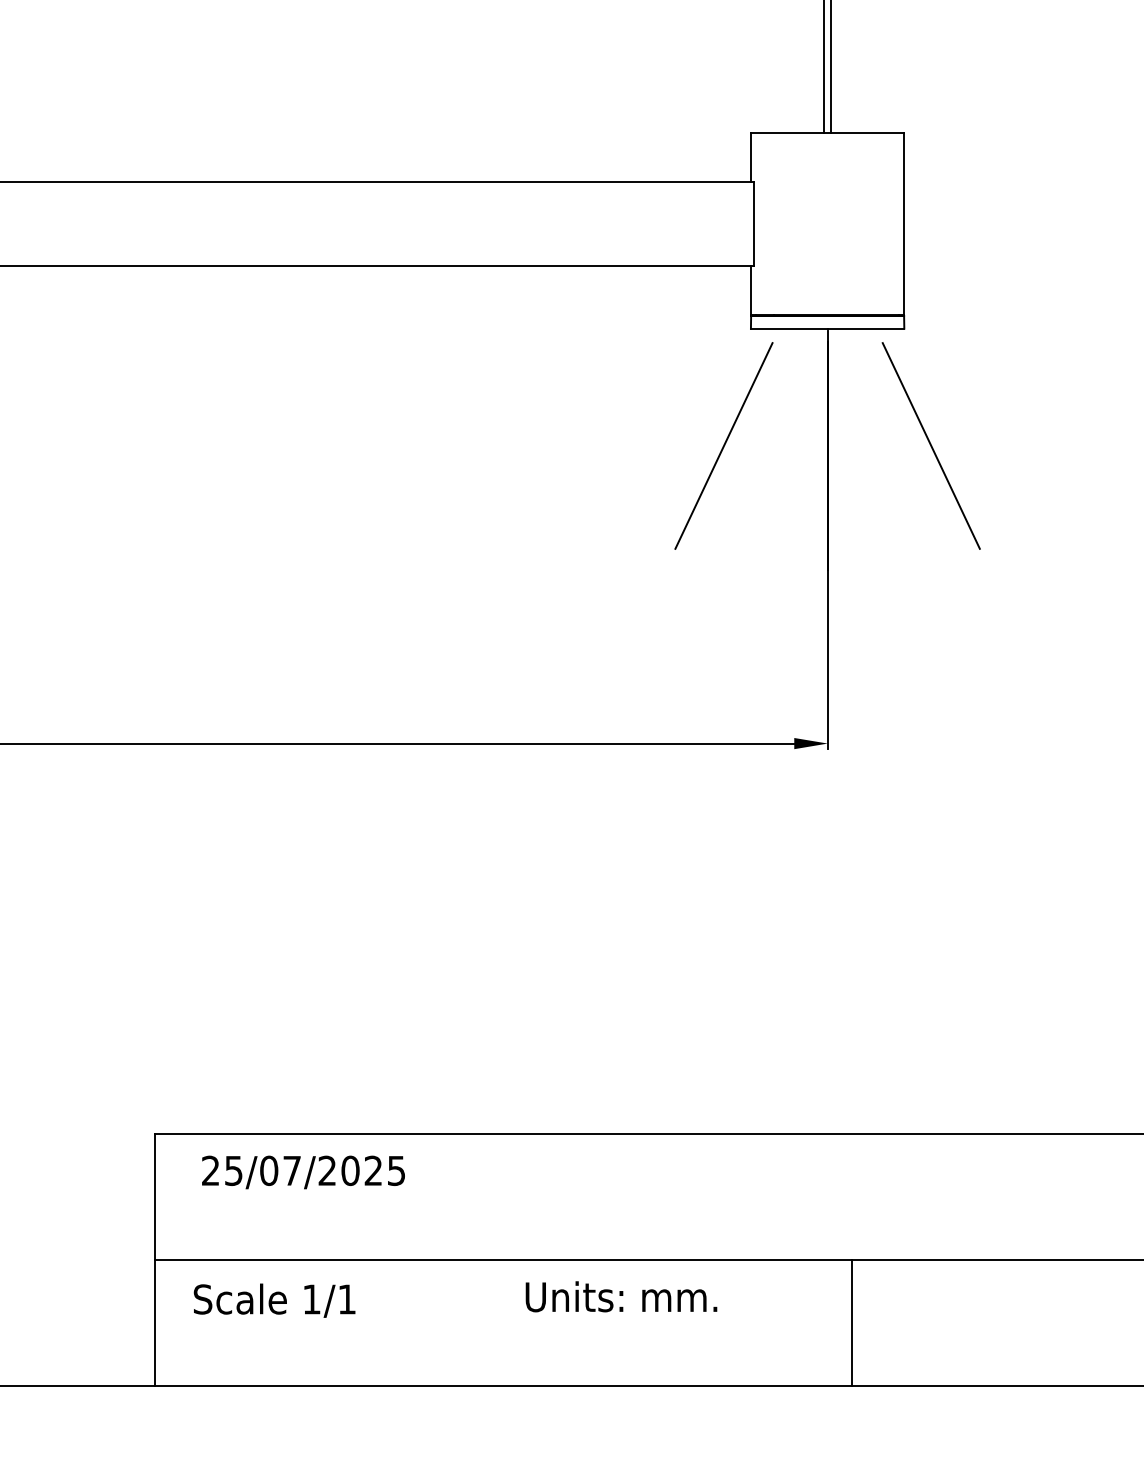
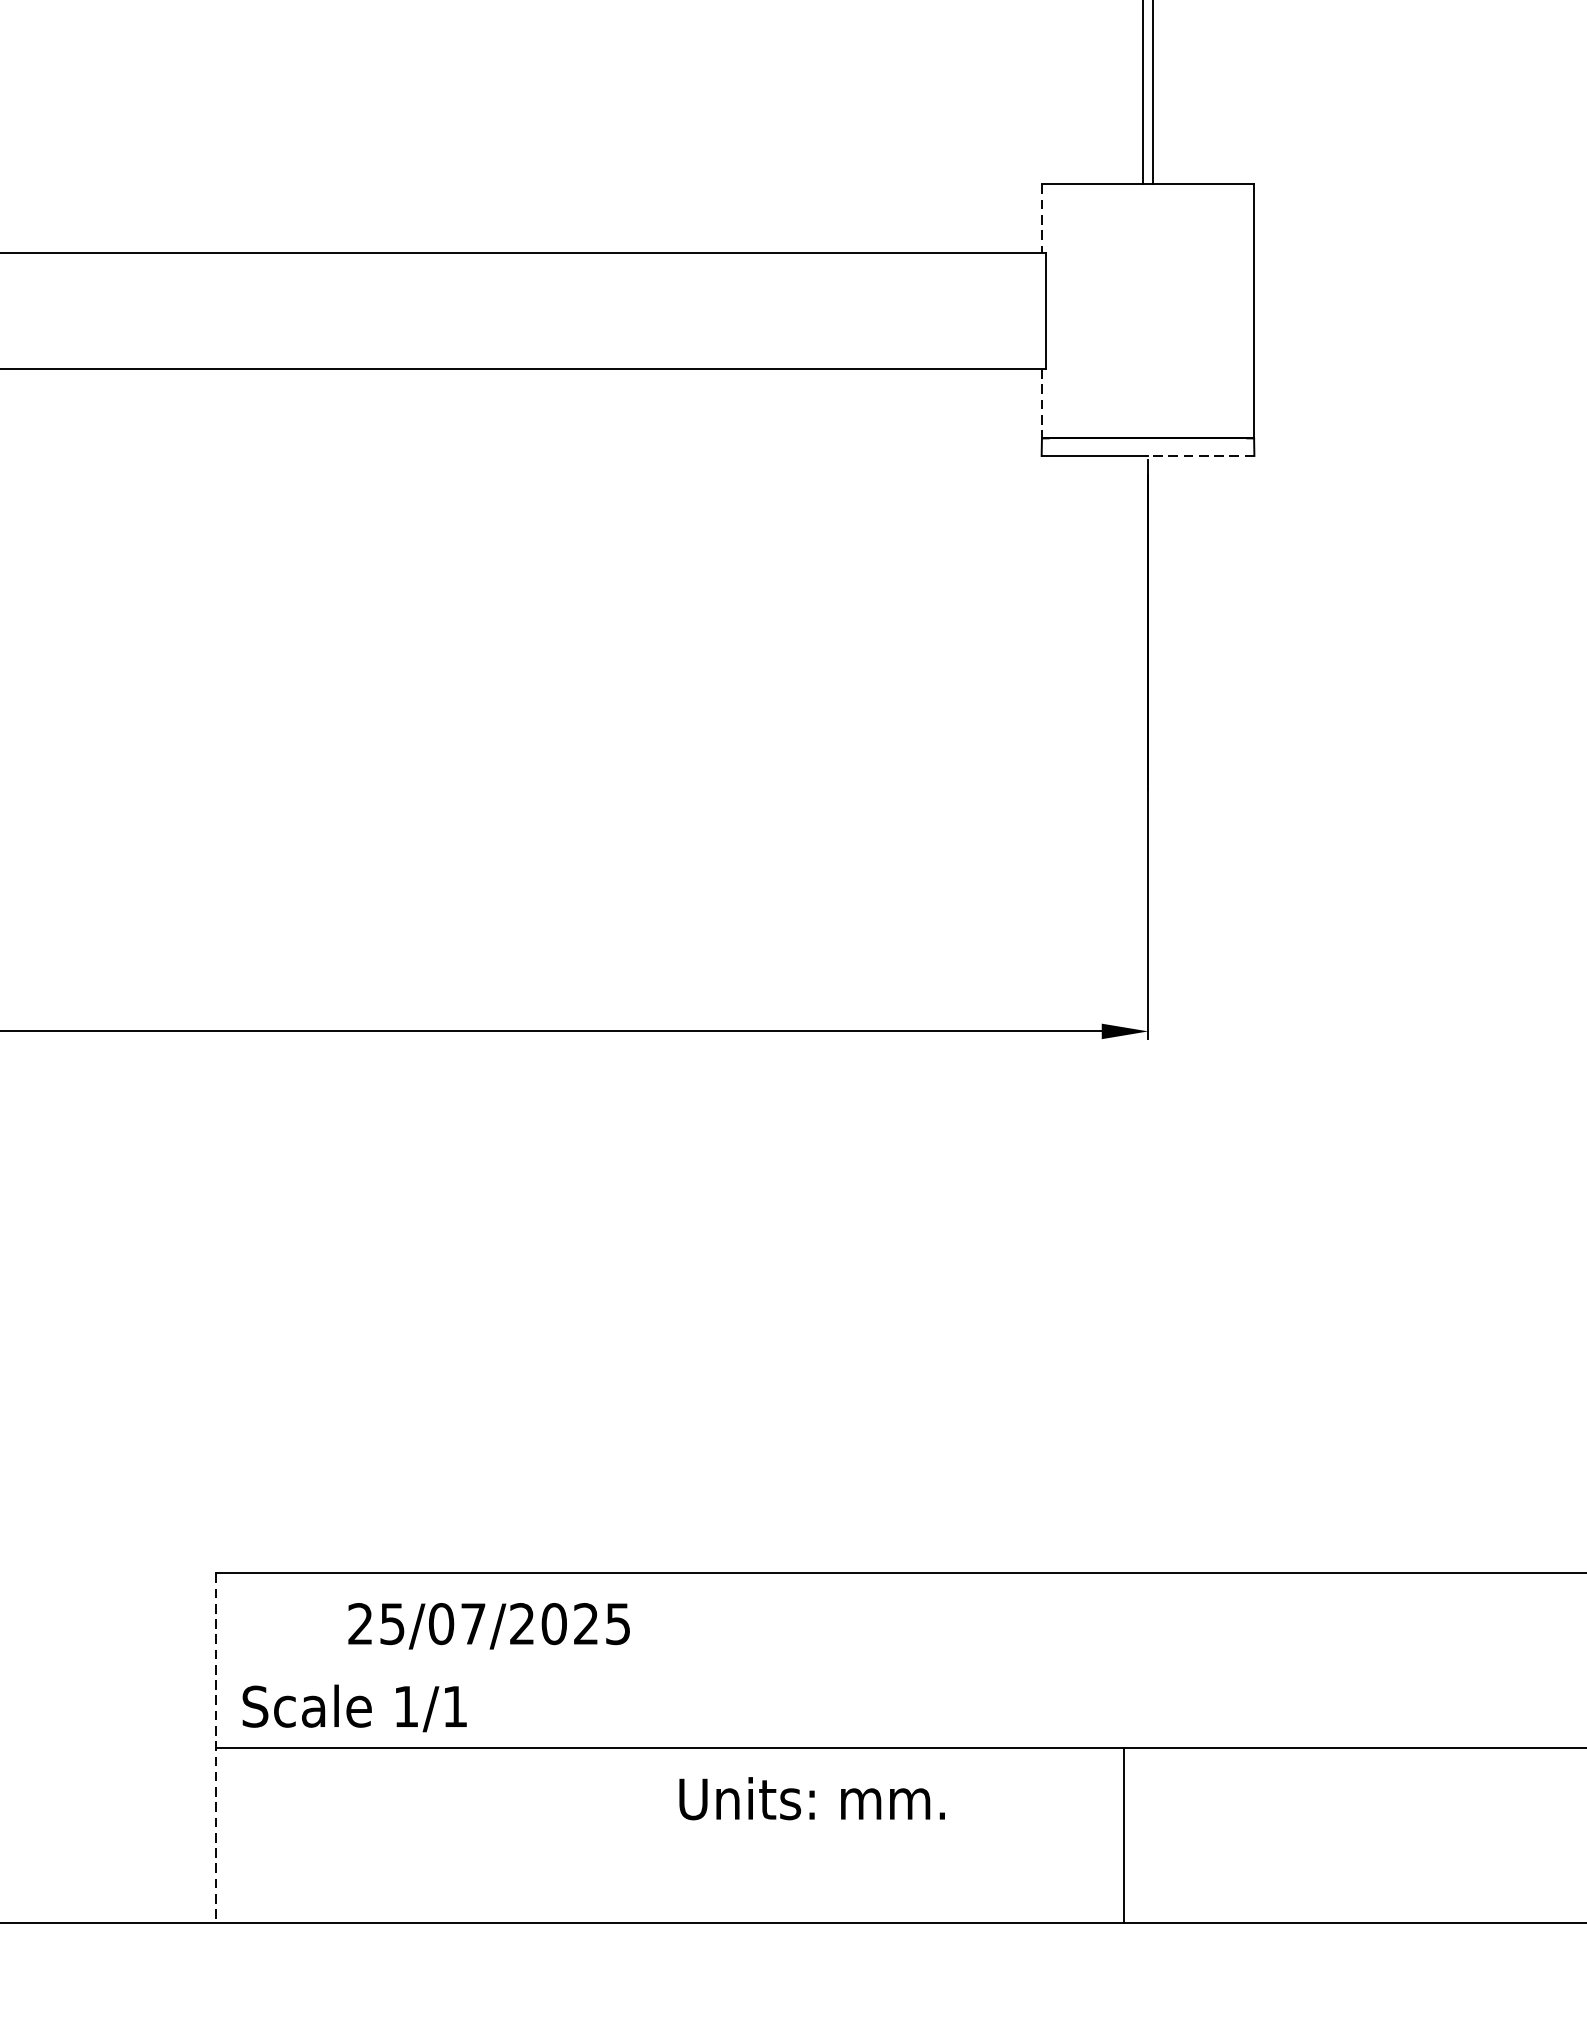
line: (751, 157) -> (1042, 218), solid -> dashed
line: (751, 290) -> (1042, 403), solid -> dashed
line: (865, 328) -> (1200, 455), solid -> dashed
line: (723, 445) -> (1003, 618), removed
line: (930, 445) -> (1290, 618), removed
text: (303, 1172) -> (489, 1626), moved
line: (155, 1260) -> (215, 1748), solid -> dashed
text: (621, 1296) -> (812, 1798), moved
text: (274, 1300) -> (354, 1708), moved
line: (852, 1323) -> (1124, 1835), moved

